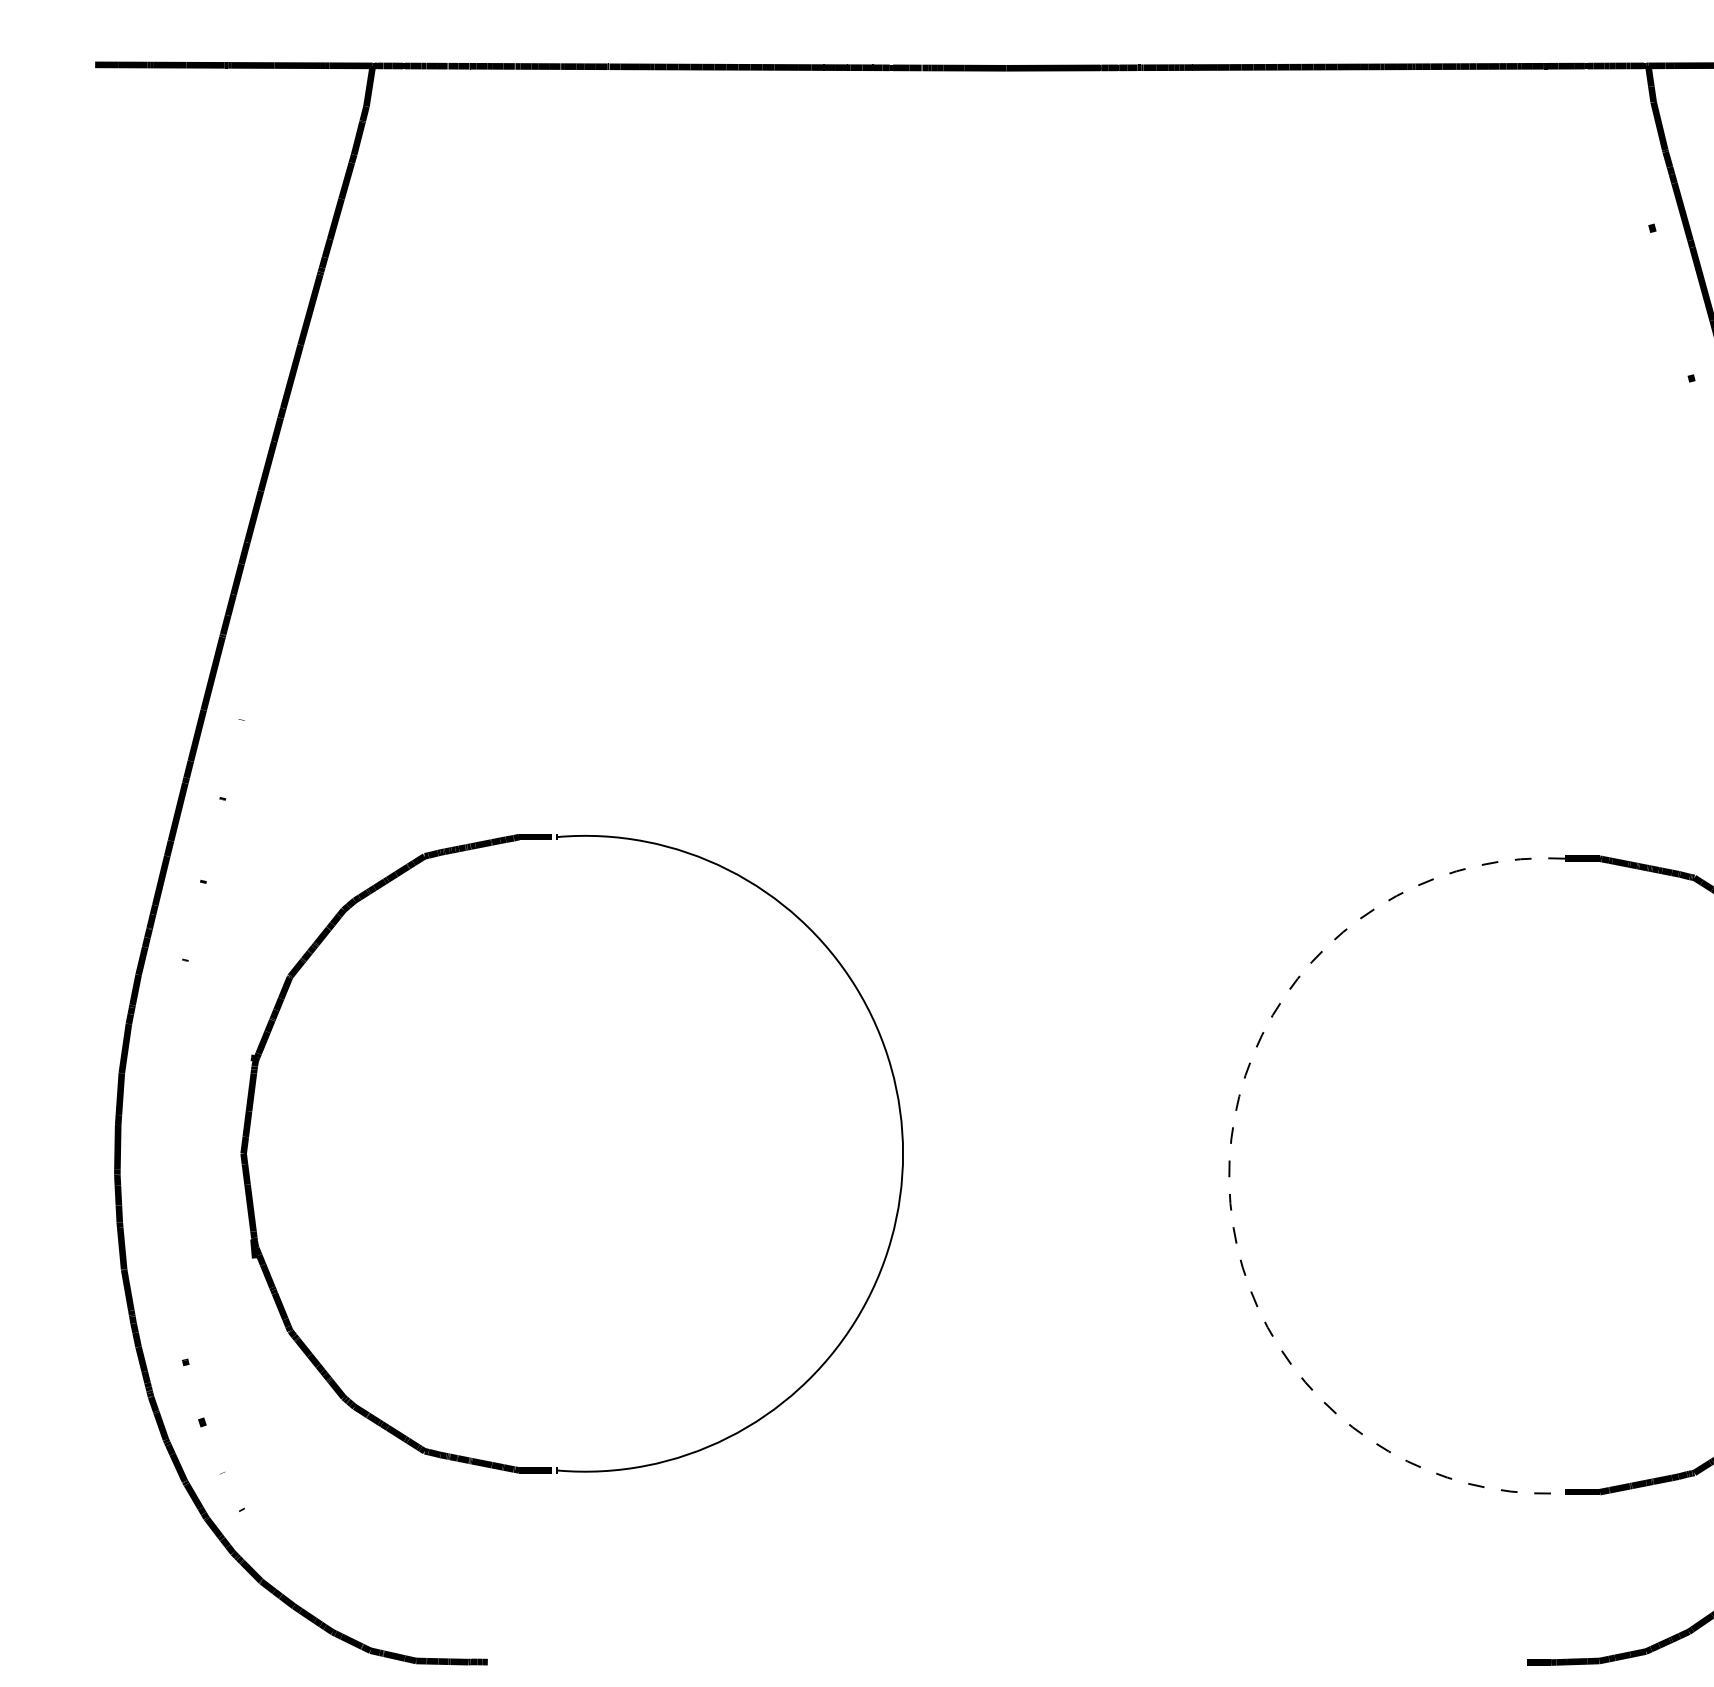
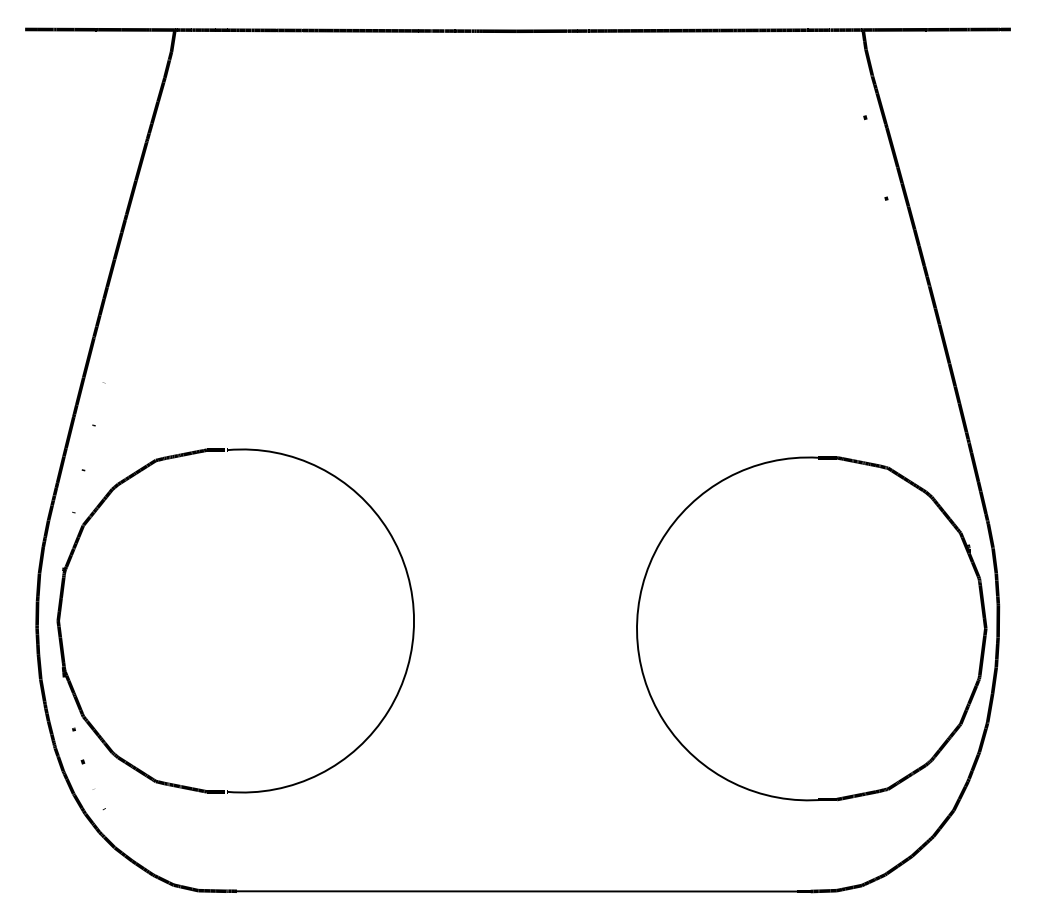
part: (557, 839) -> (227, 451), moved
arc: (1230, 1182) -> (637, 632), dashed -> solid
line: (1007, 1662) -> (517, 891), added

